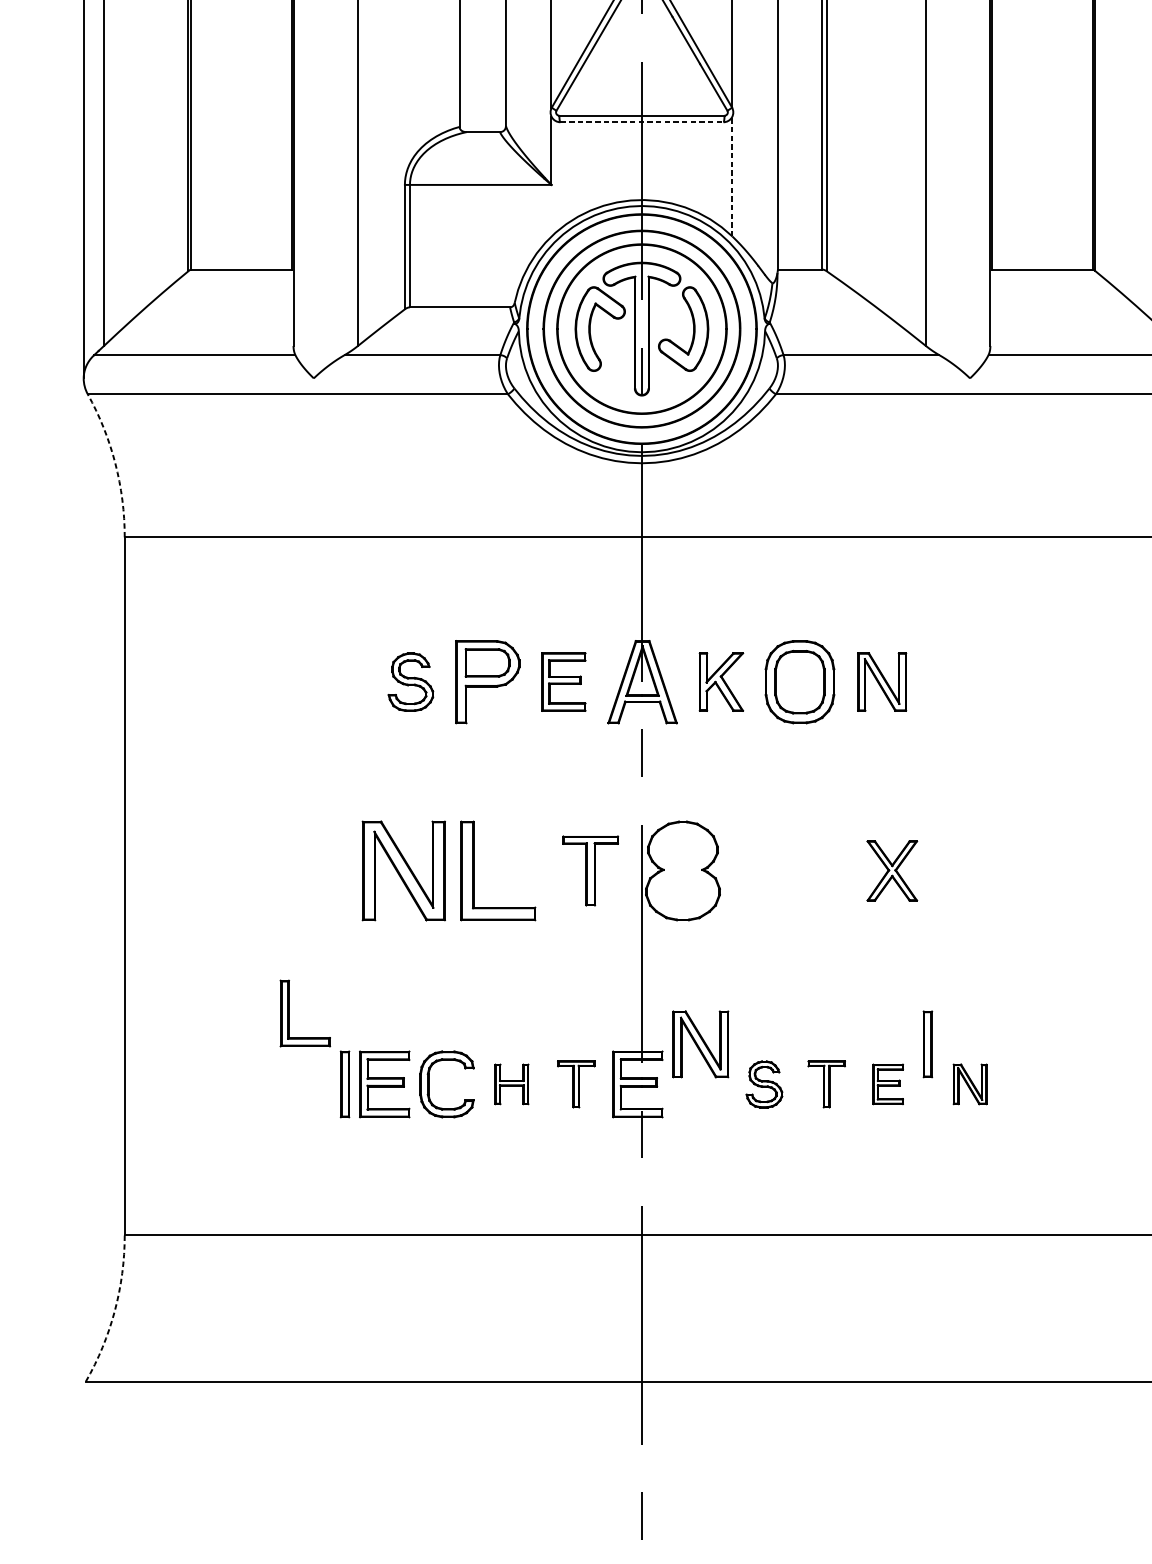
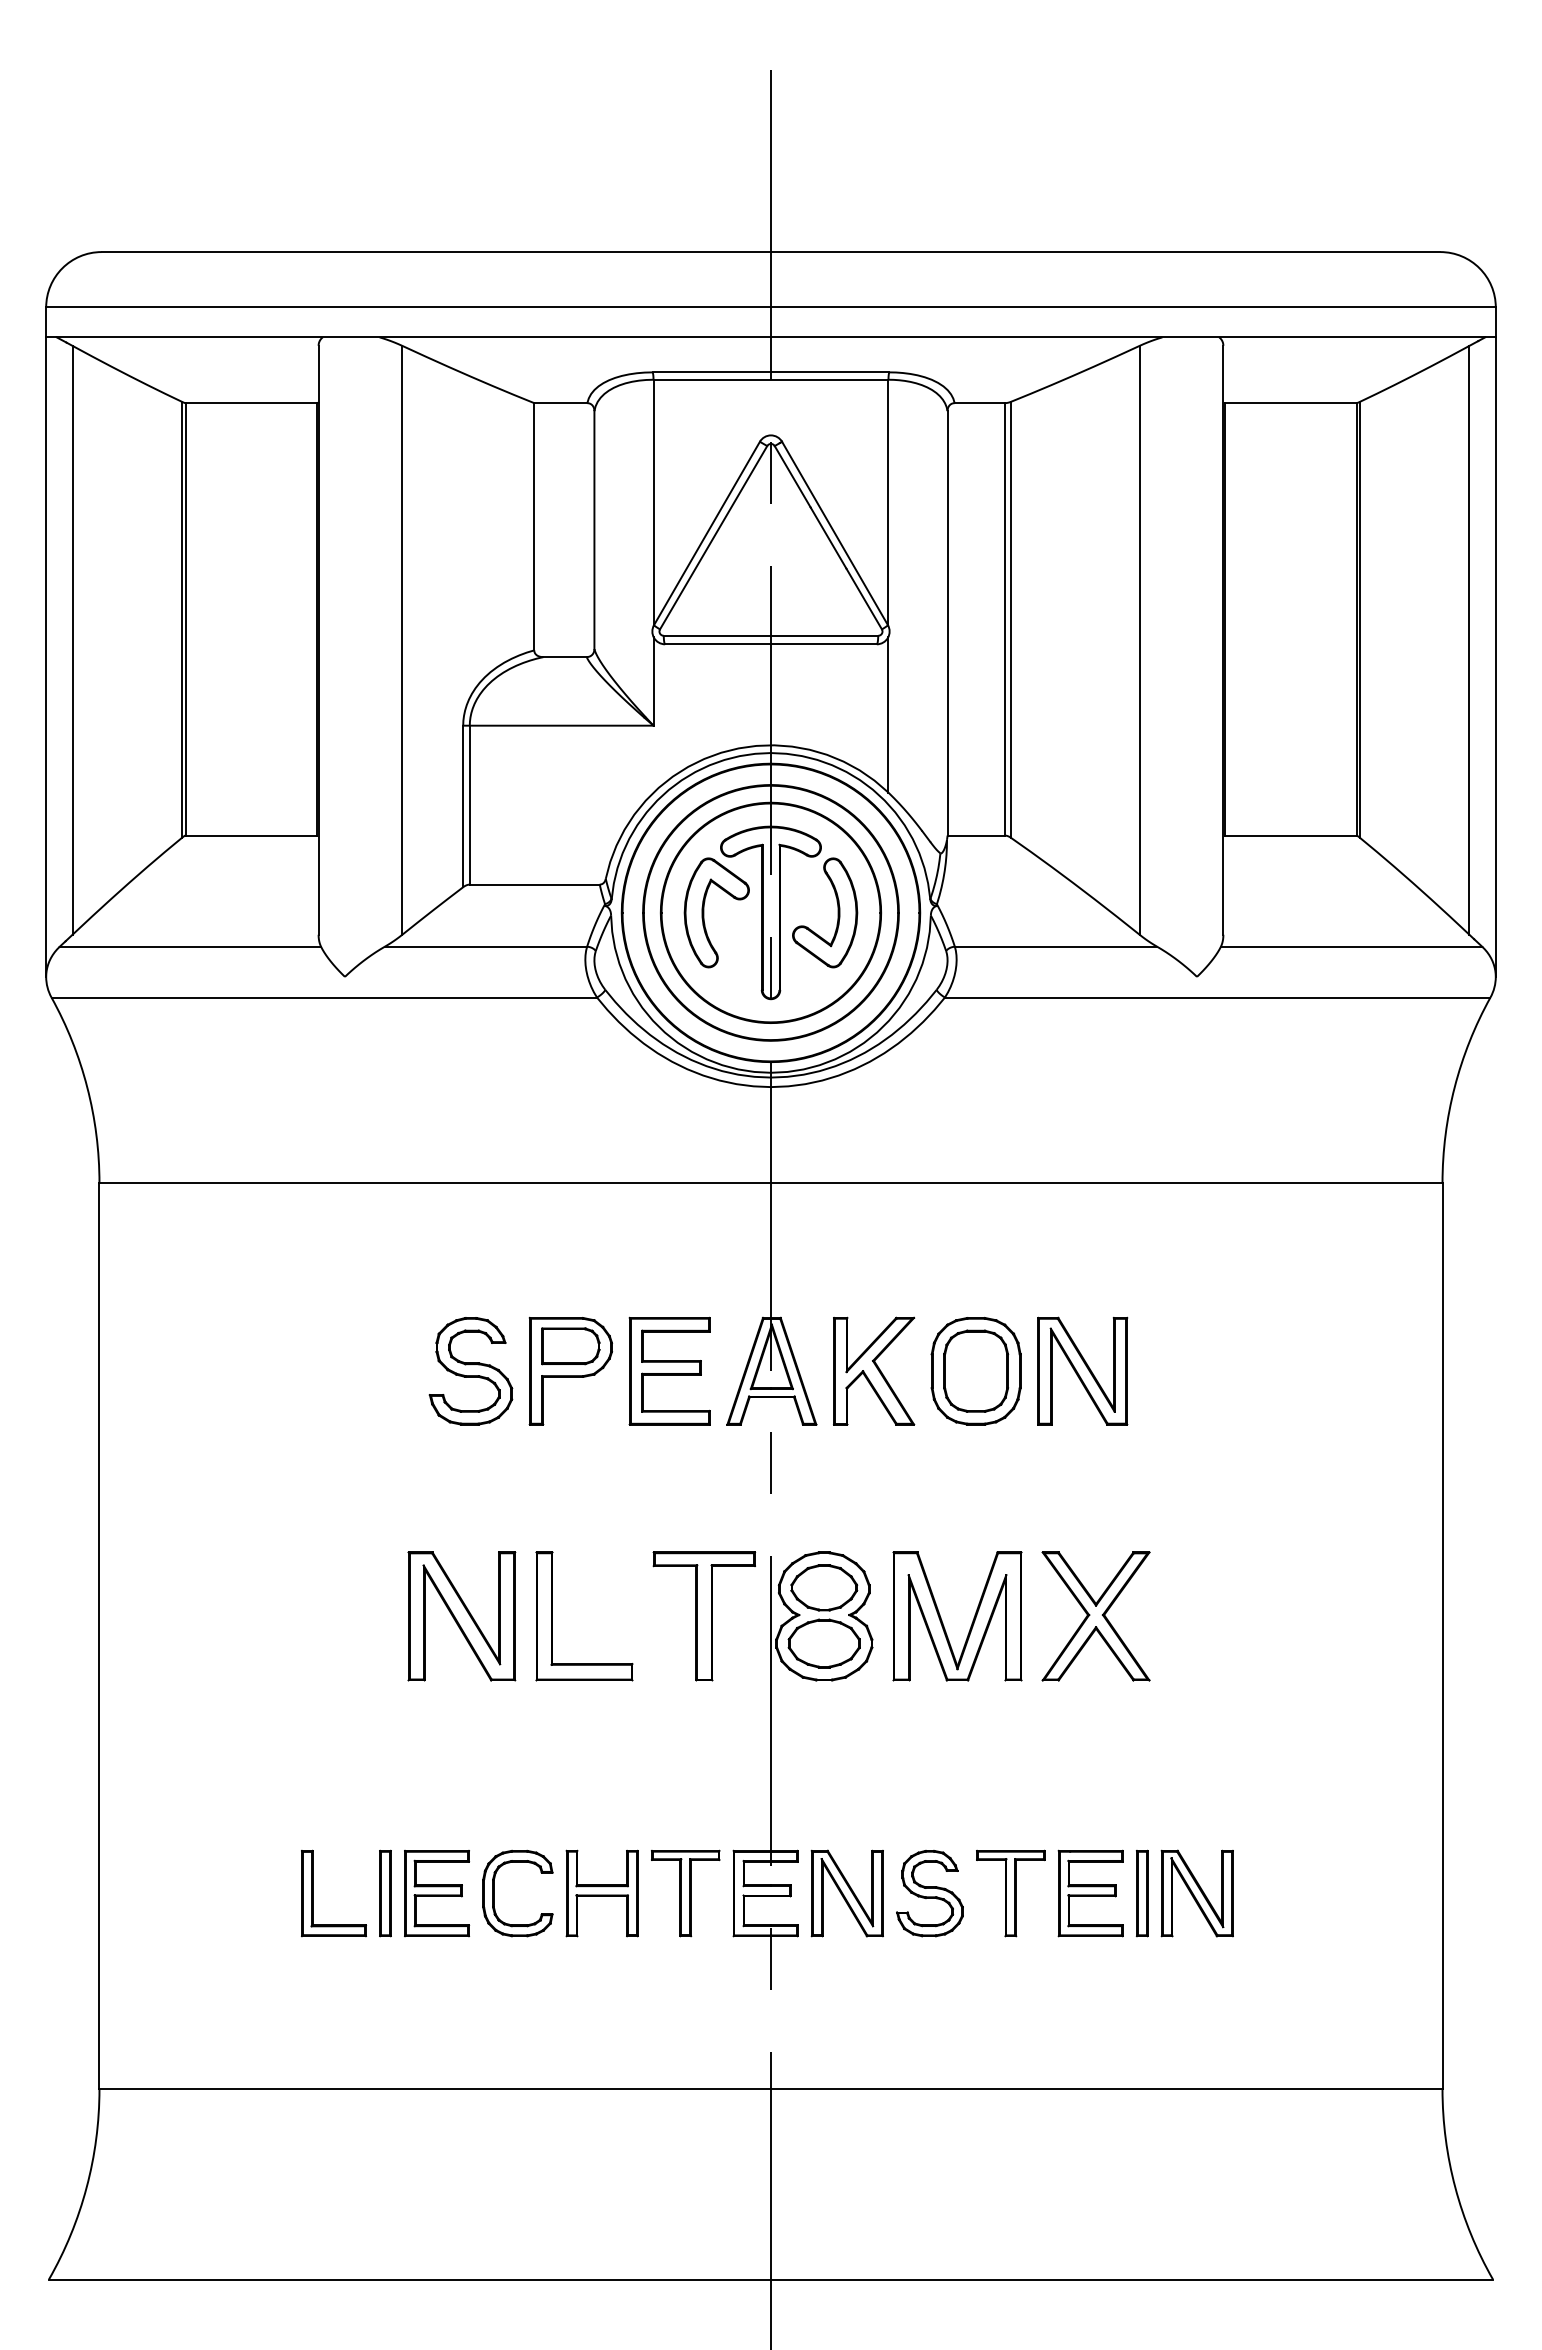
line: (641, 122) -> (770, 644), dashed -> solid
line: (732, 176) -> (888, 714), dashed -> solid
arc: (115, 463) -> (87, 1087), dashed -> solid
part: (563, 681) -> (669, 1370), size x1.43
part: (721, 681) -> (874, 1370), size x1.43
part: (881, 681) -> (1082, 1370), size x1.43
part: (410, 682) -> (470, 1371), size x1.43
part: (590, 871) -> (704, 1616), size x1.43
part: (682, 871) -> (823, 1616), added
part: (891, 871) -> (1095, 1616), size x1.67
part: (774, 874) -> (942, 1620), added
part: (289, 1013) -> (313, 1893), moved
part: (700, 1044) -> (846, 1893), moved
part: (927, 1044) -> (1141, 1893), moved
part: (511, 1084) -> (601, 1893), size x1.67
part: (576, 1084) -> (685, 1893), size x1.43
part: (764, 1084) -> (929, 1893), size x1.43
part: (826, 1084) -> (1010, 1893), size x1.43
part: (888, 1084) -> (1090, 1893), size x1.67
part: (969, 1084) -> (1196, 1893), size x1.67
arc: (114, 1310) -> (86, 2187), dashed -> solid

